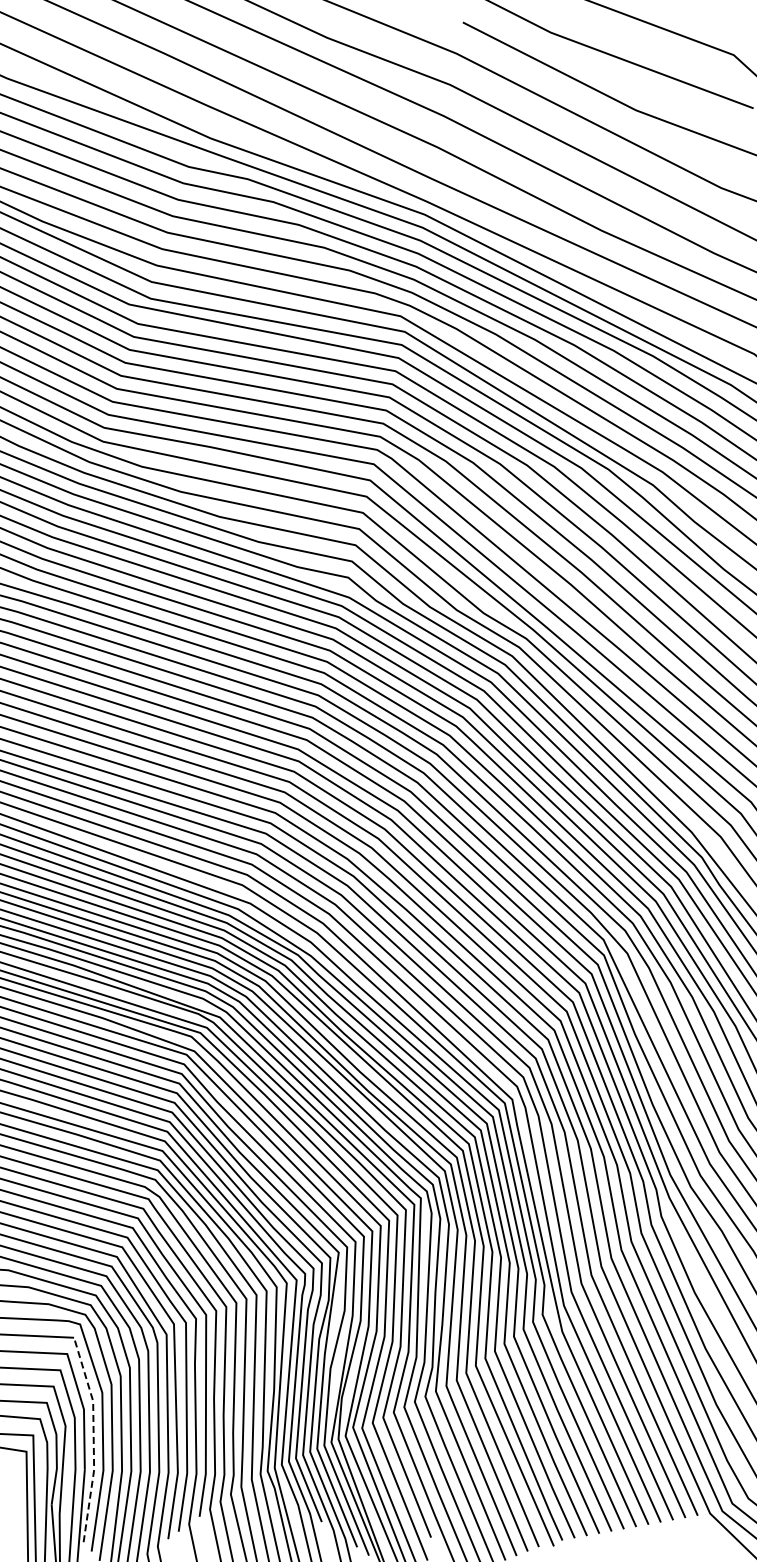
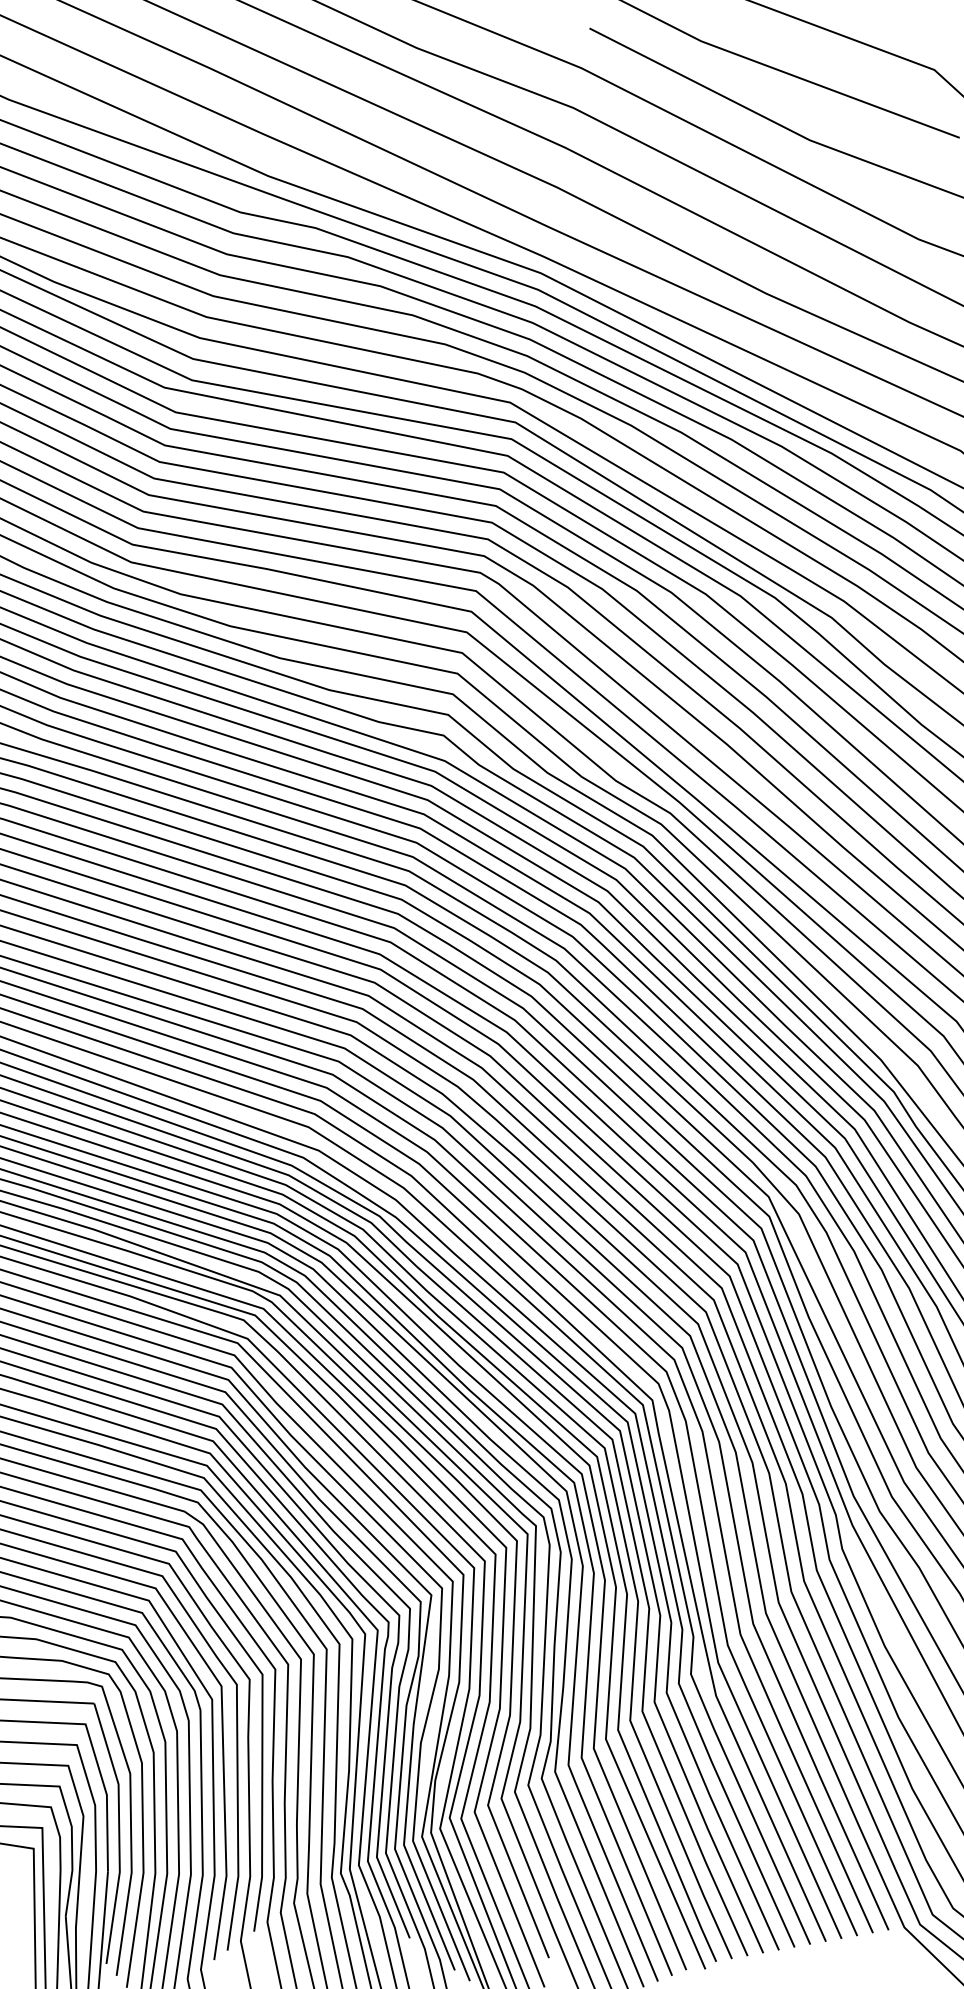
line: (93, 1438) -> (119, 1831), dashed -> solid

